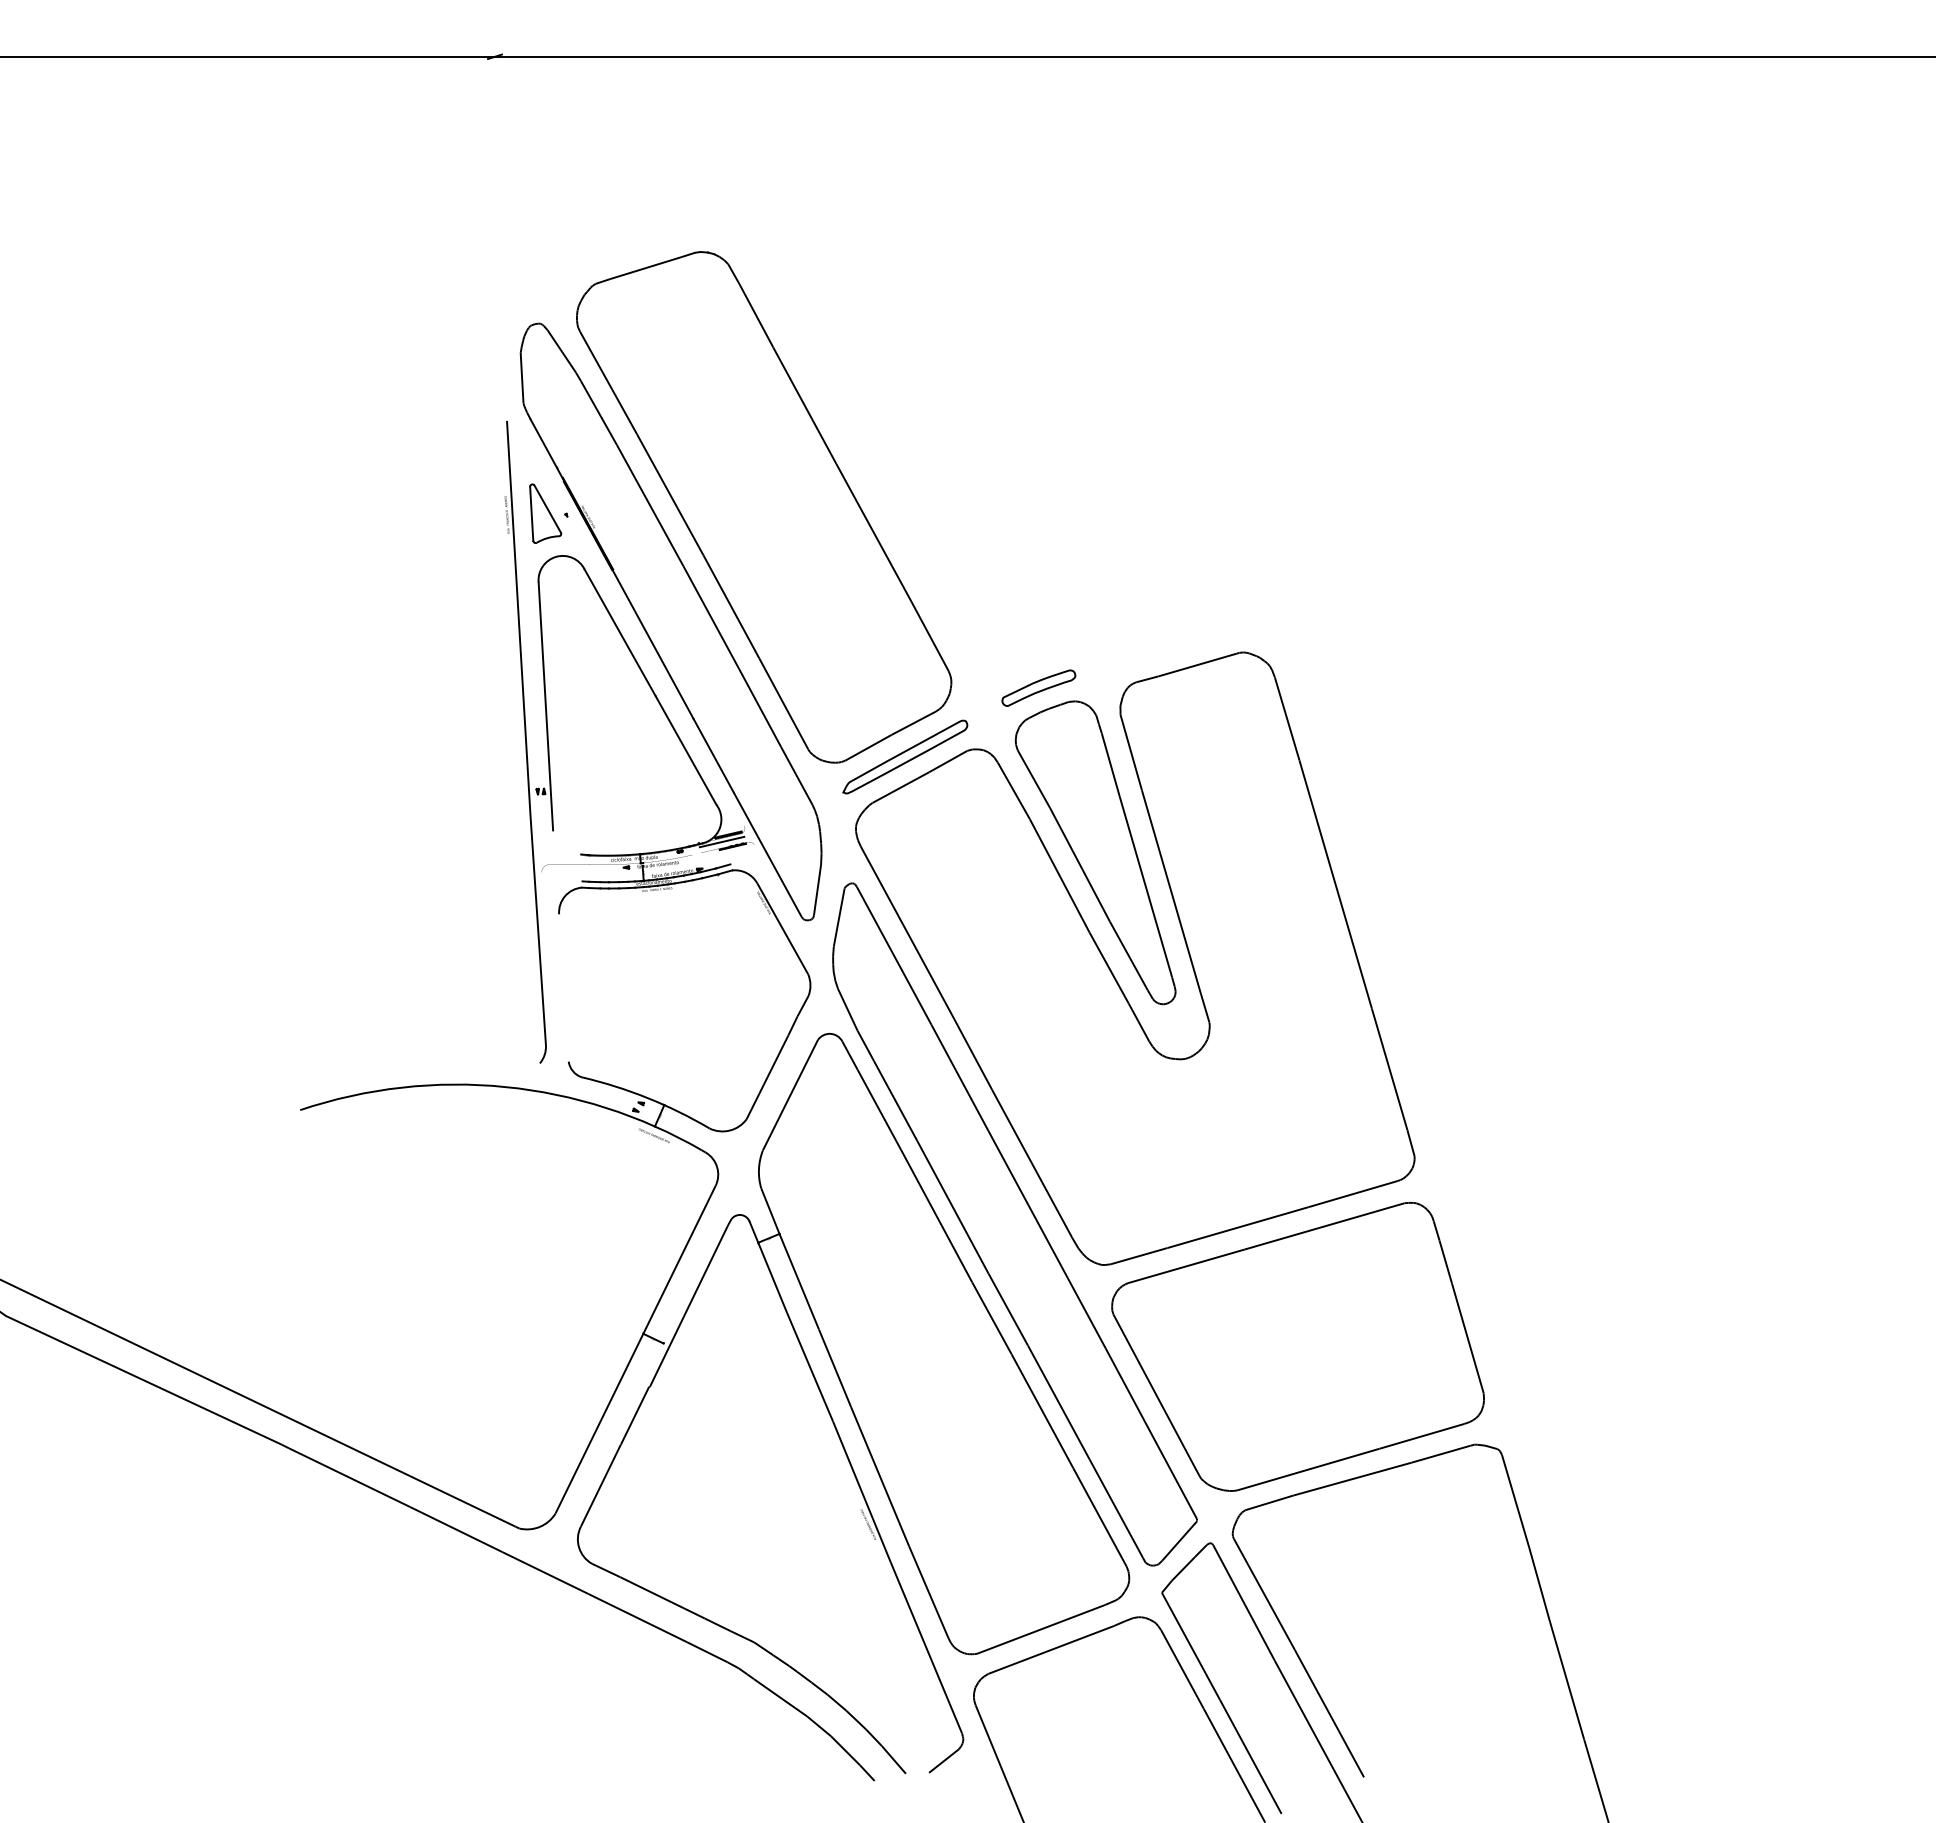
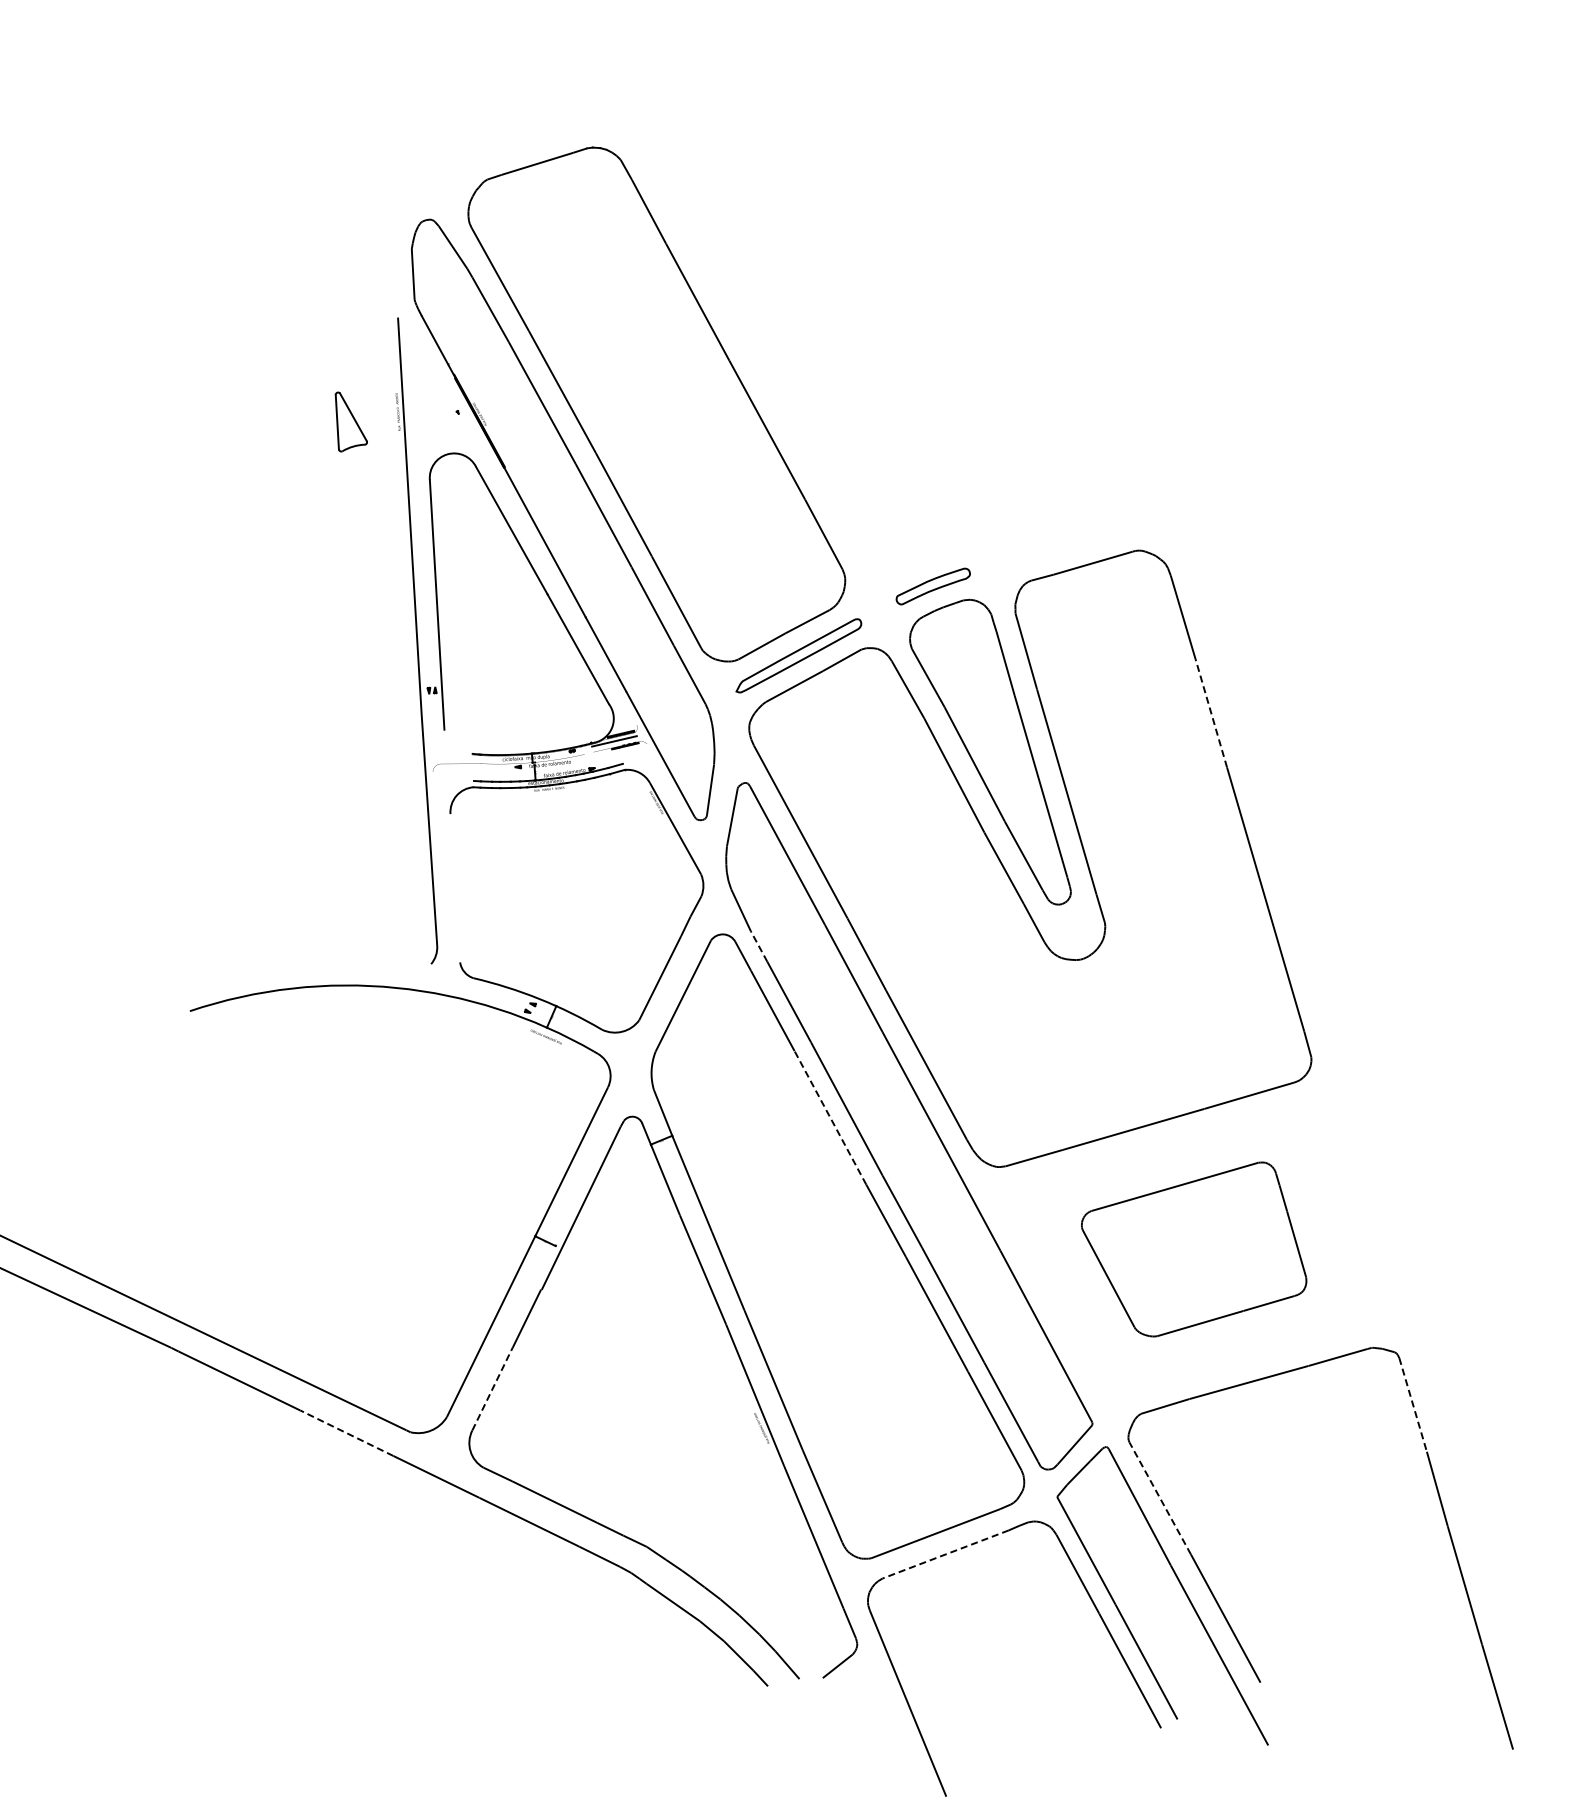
part: (545, 513) -> (351, 421), moved
line: (1314, 813) -> (1210, 712), solid -> dashed
line: (865, 1045) -> (758, 946), solid -> dashed
line: (936, 1215) -> (830, 1117), solid -> dashed
part: (1297, 1346) -> (1193, 1249), size x0.6
line: (600, 1485) -> (492, 1388), solid -> dashed
line: (1515, 1501) -> (1412, 1405), solid -> dashed
line: (455, 1529) -> (346, 1433), solid -> dashed
line: (1264, 1593) -> (1160, 1497), solid -> dashed
line: (1050, 1650) -> (945, 1555), solid -> dashed

